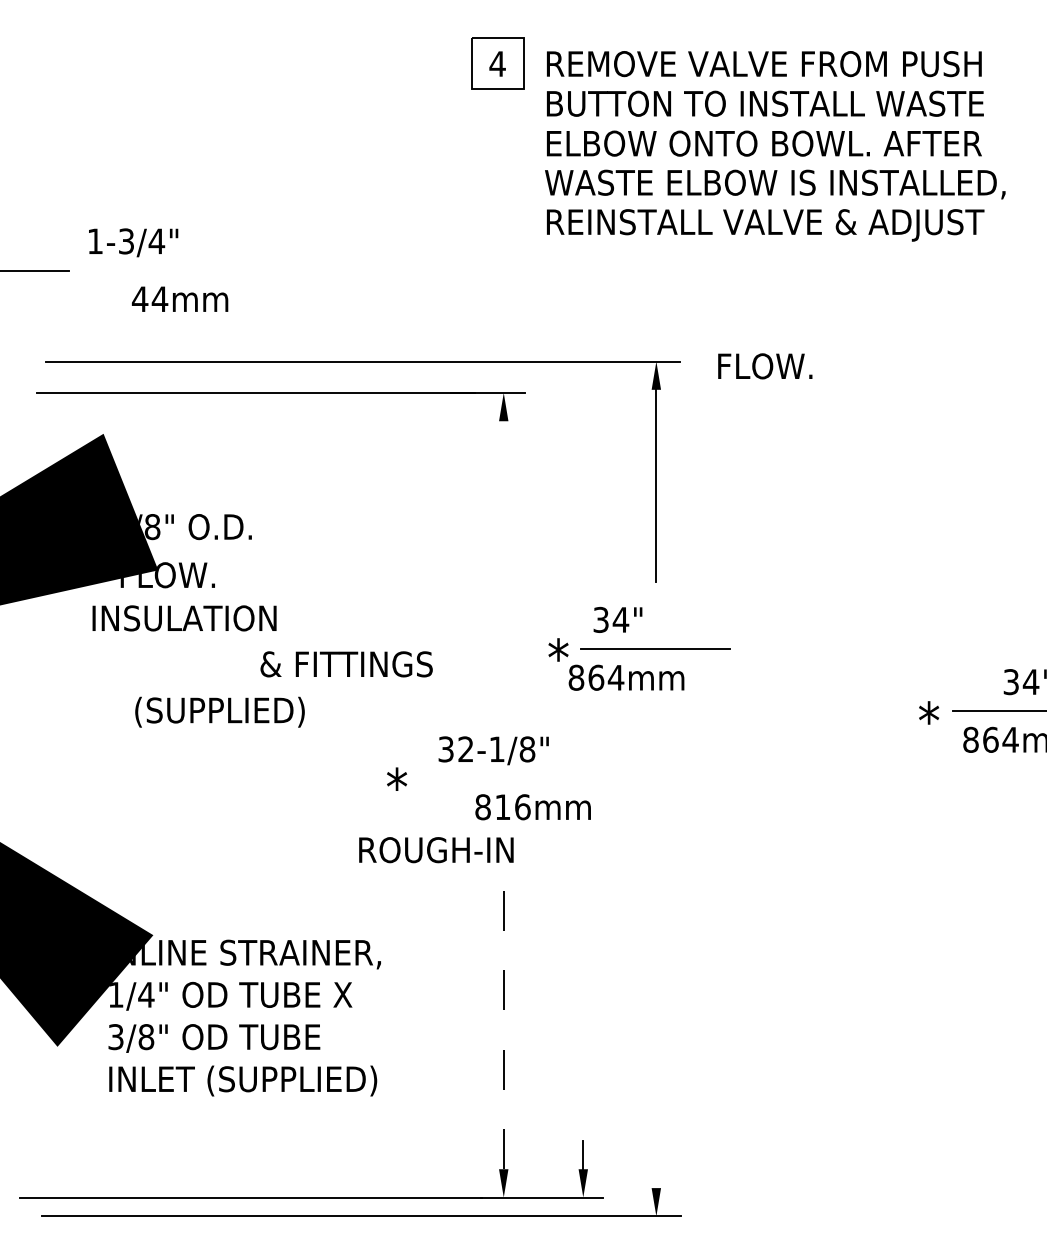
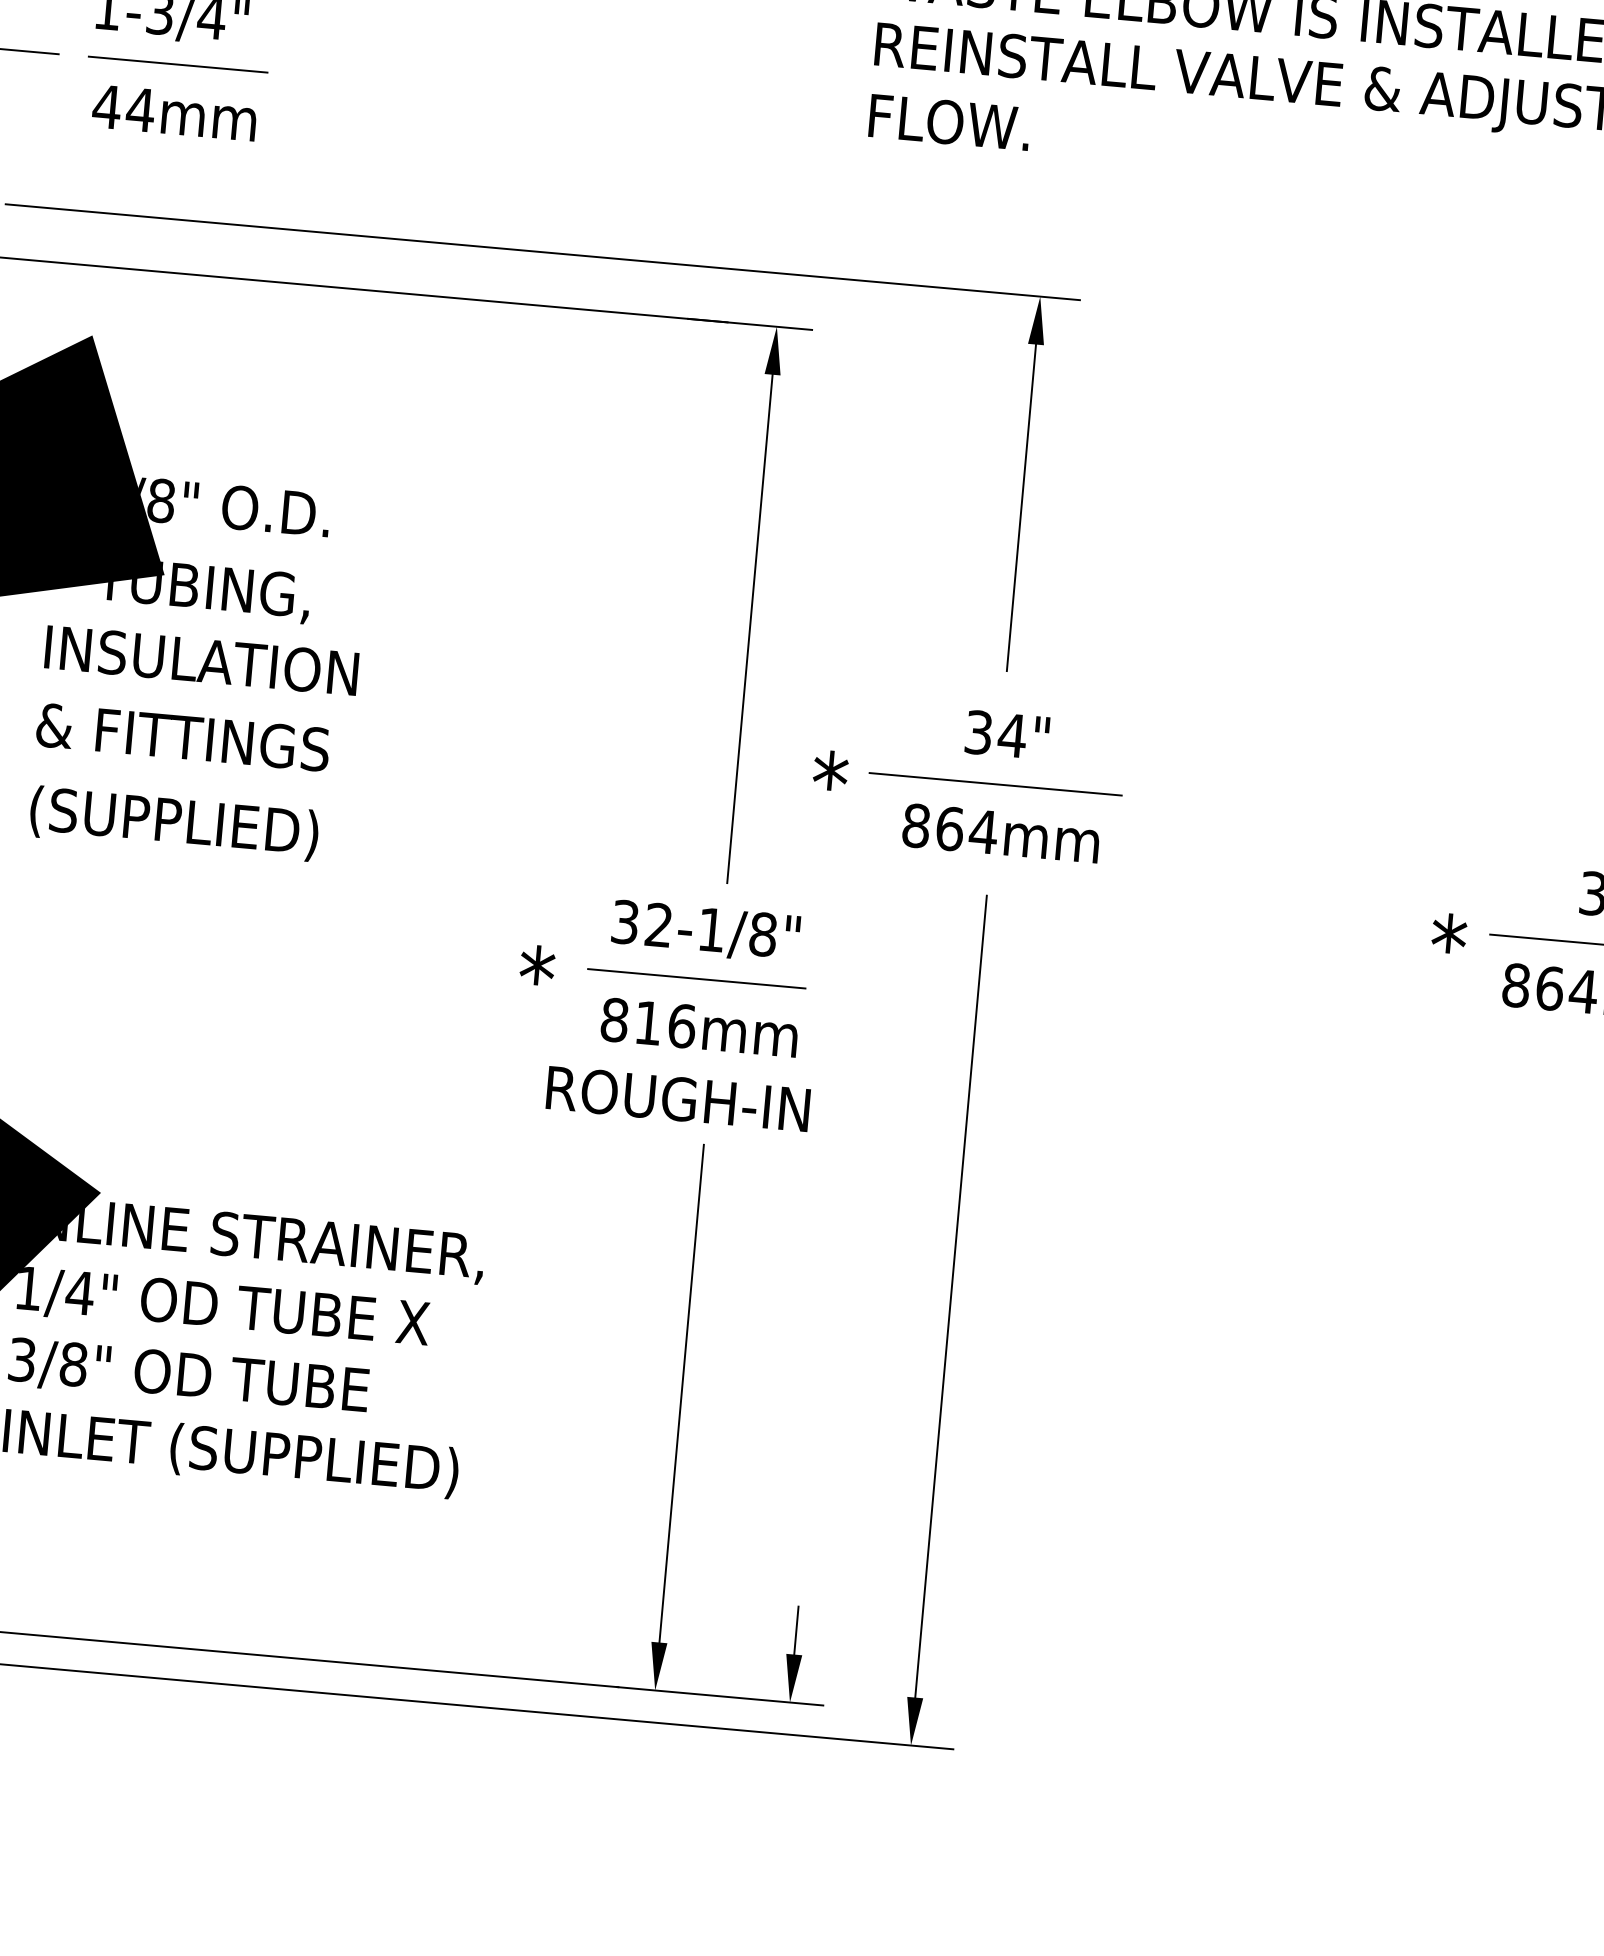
line: (139, 270) -> (178, 64), added
text: (179, 298) -> (173, 111), moved
text: (765, 366) -> (950, 122), moved
line: (503, 571) -> (749, 629), added
text: (182, 576) -> (204, 589), FLOW. -> TUBING,
text: (617, 619) -> (1006, 734), moved
text: (346, 664) -> (182, 737), moved
text: (626, 677) -> (1001, 832), moved
text: (219, 711) -> (173, 822), moved
line: (490, 778) -> (696, 978), added
text: (532, 807) -> (698, 1028), moved
text: (436, 850) -> (678, 1099), moved
line: (656, 951) -> (951, 1296), added
line: (503, 1022) -> (681, 1393), dashed -> solid

